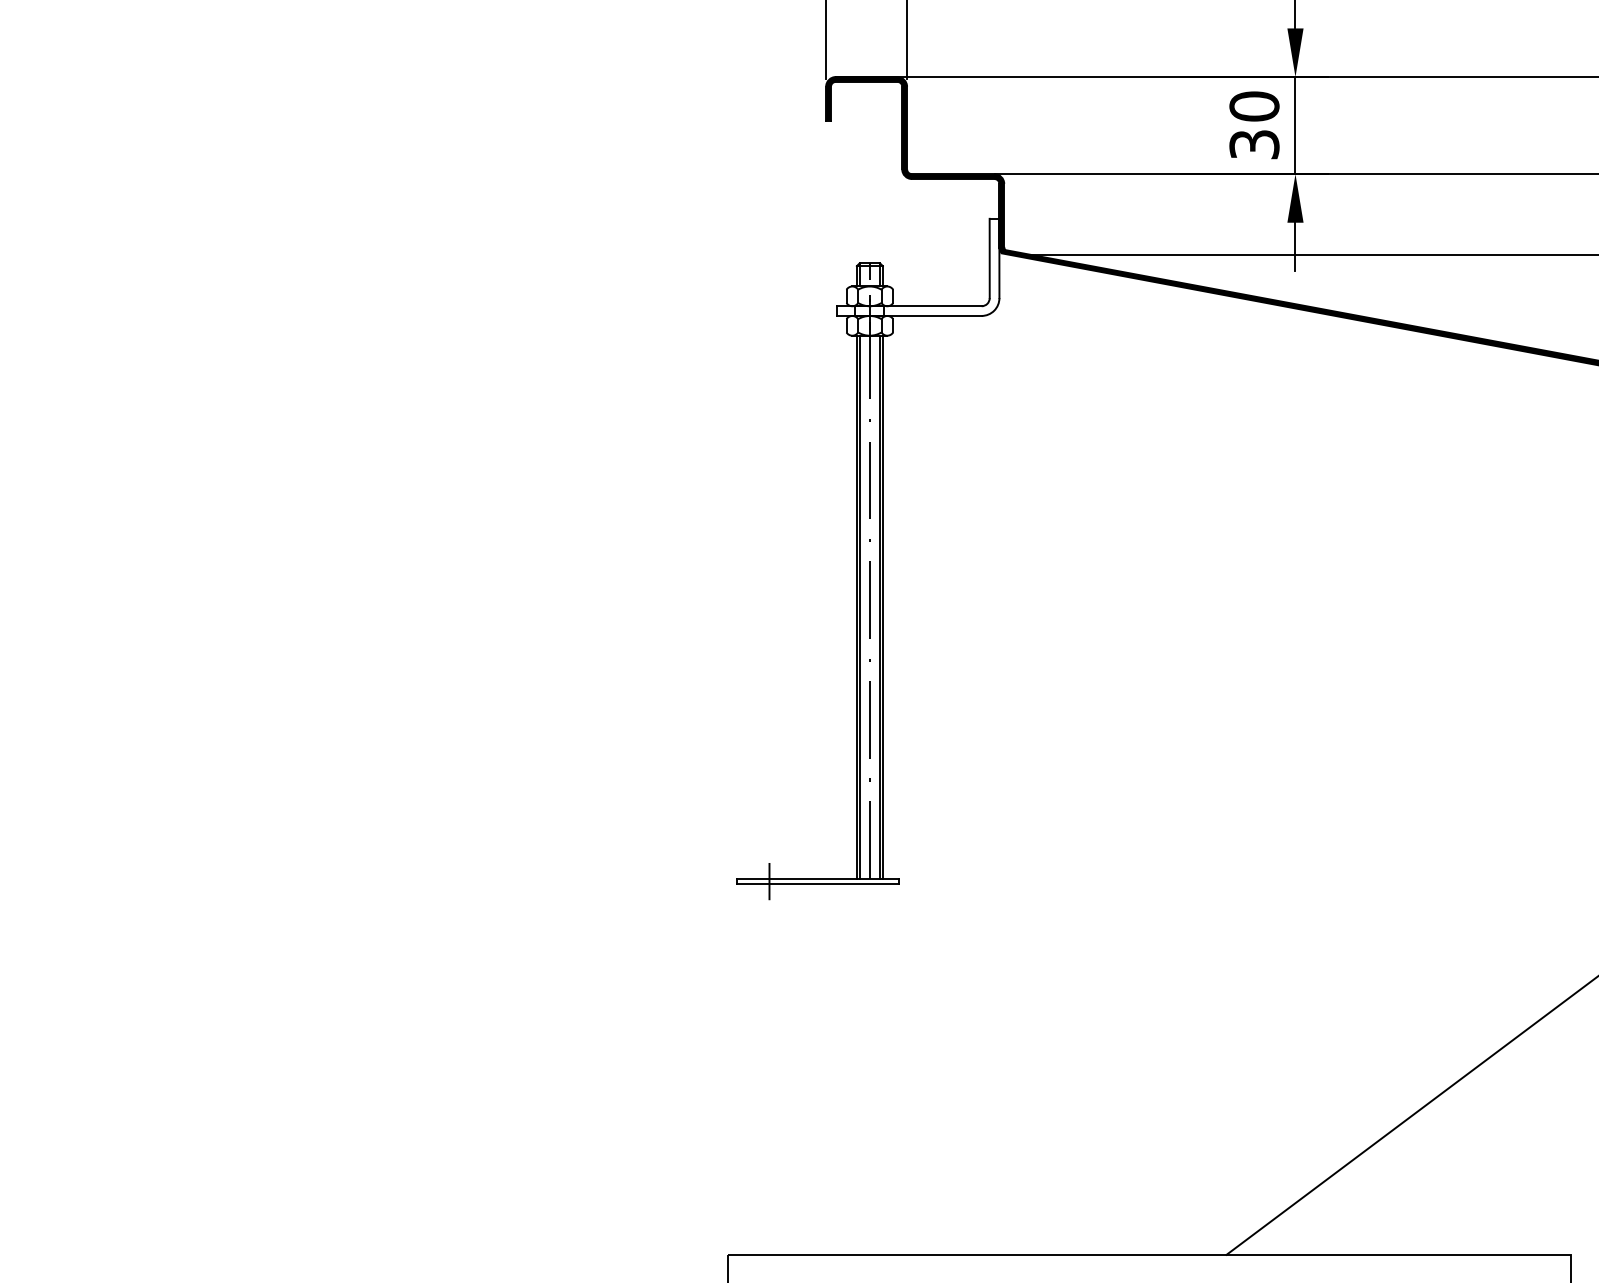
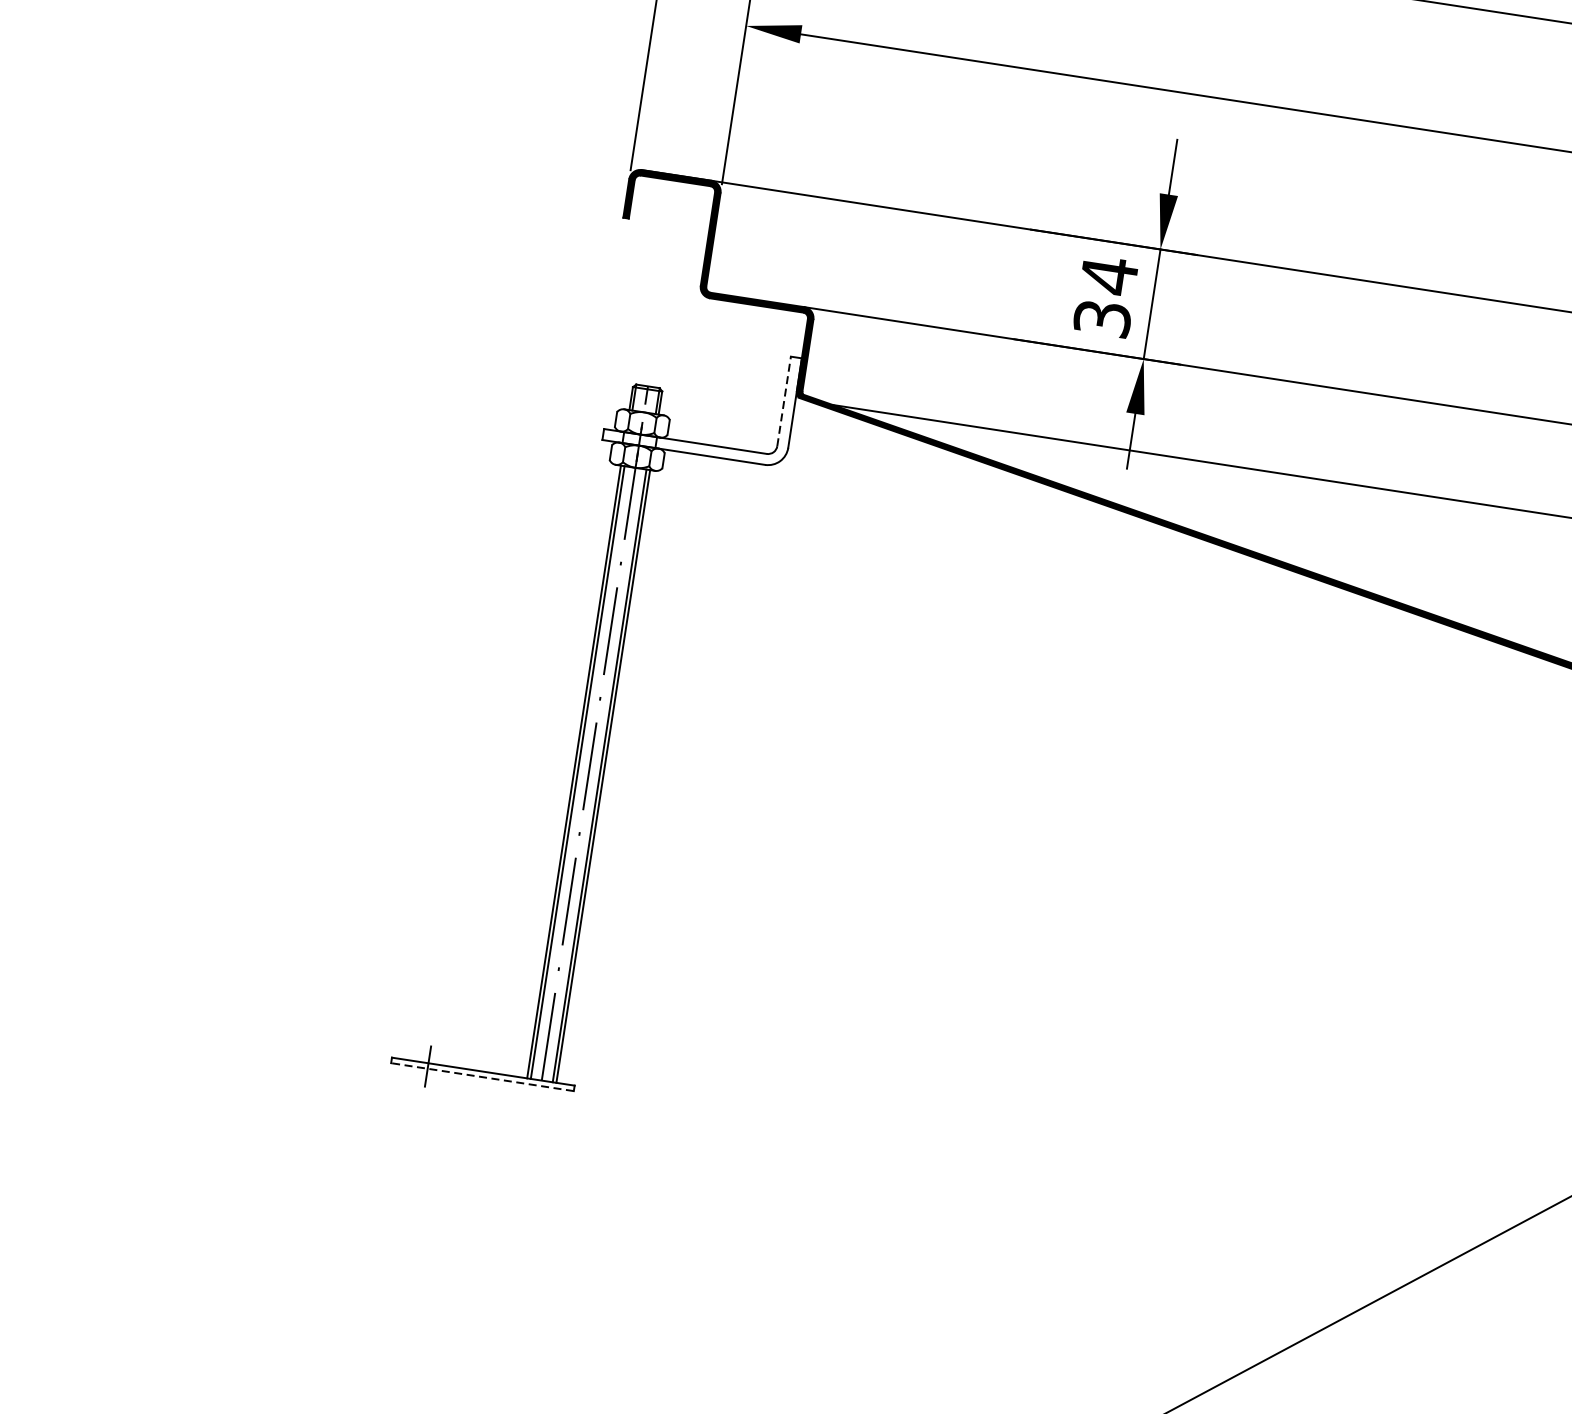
text: (1254, 106) -> (1109, 275), 30 -> 34
line: (989, 258) -> (783, 401), solid -> dashed
line: (818, 883) -> (483, 1077), solid -> dashed

